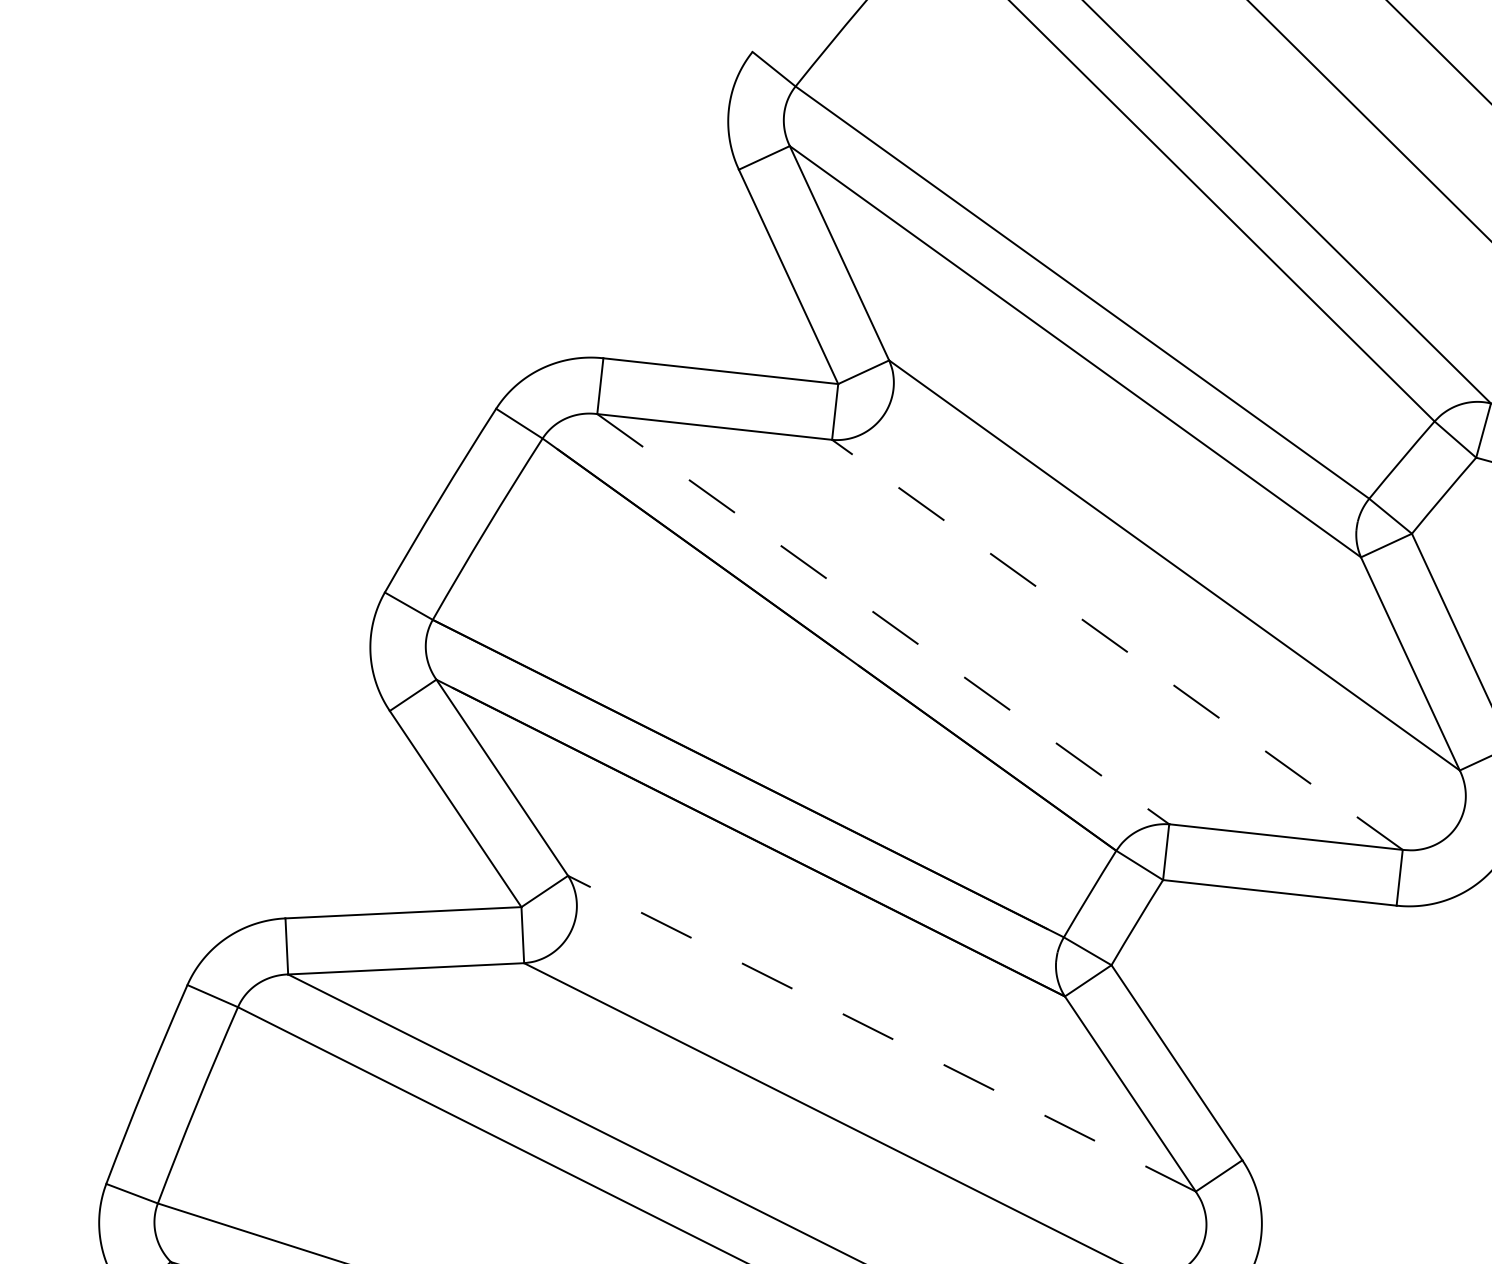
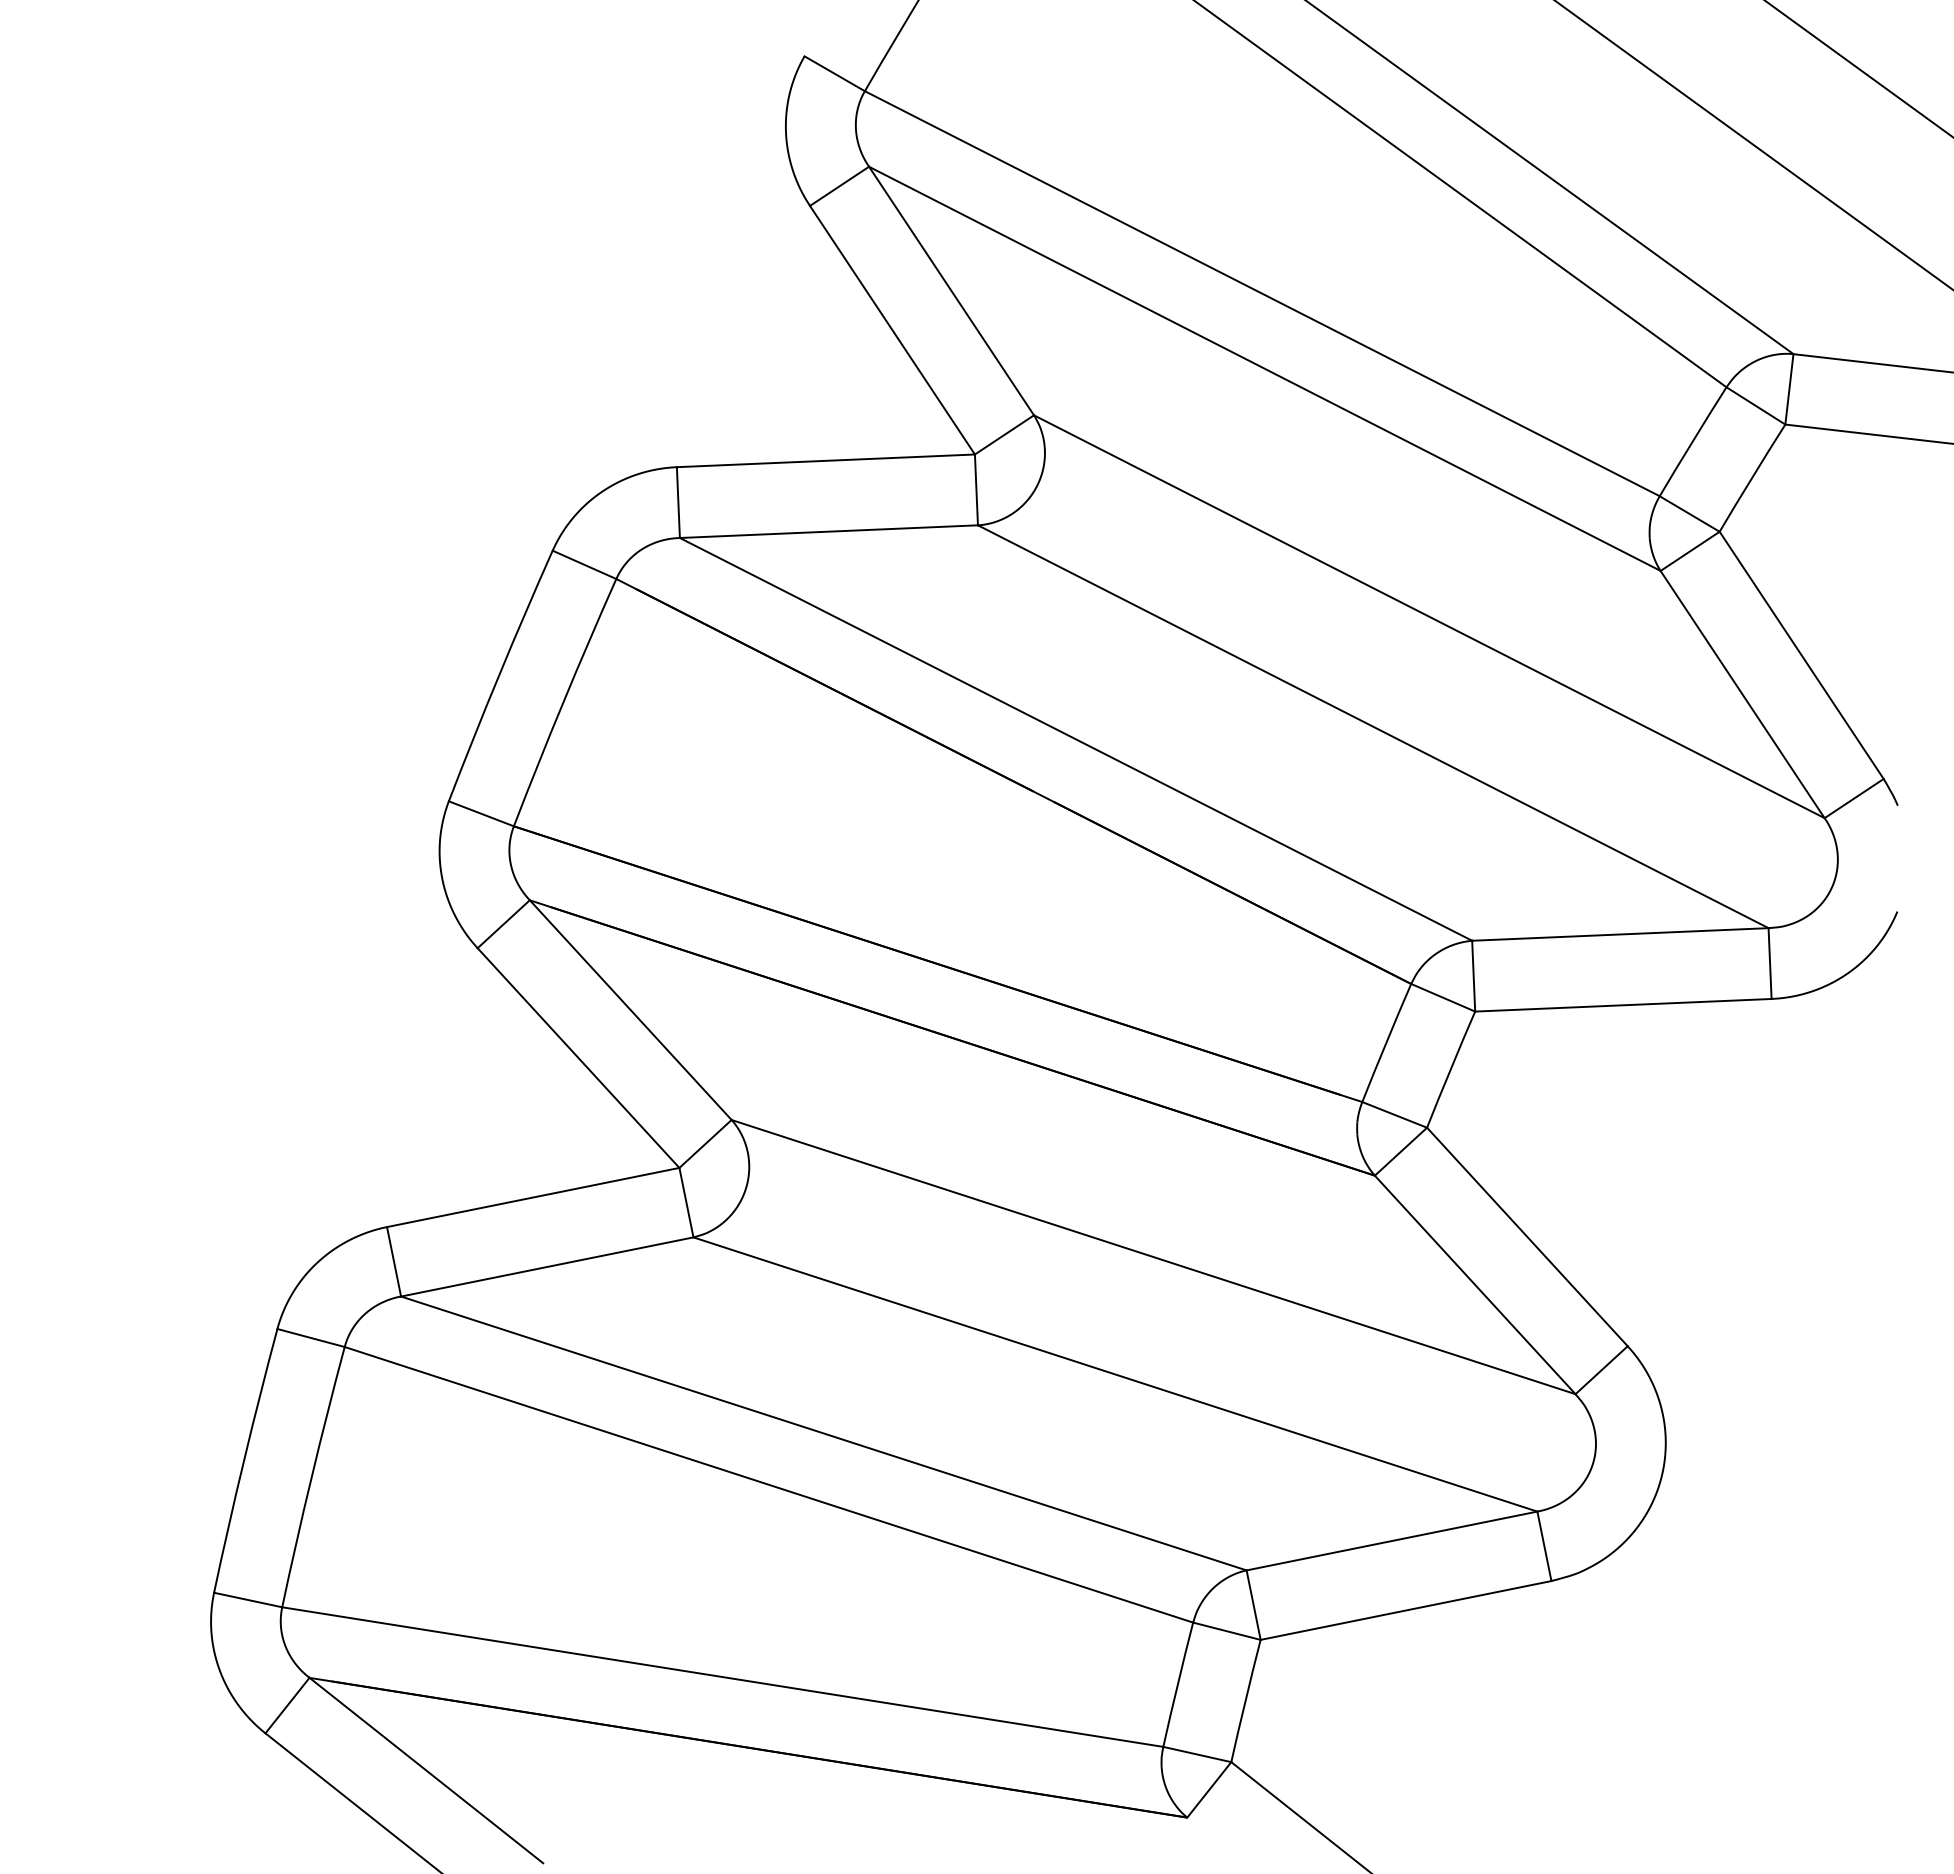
line: (883, 619) -> (1076, 739), dashed -> solid
line: (1117, 644) -> (1373, 726), dashed -> solid
line: (881, 1034) -> (1153, 1257), dashed -> solid

